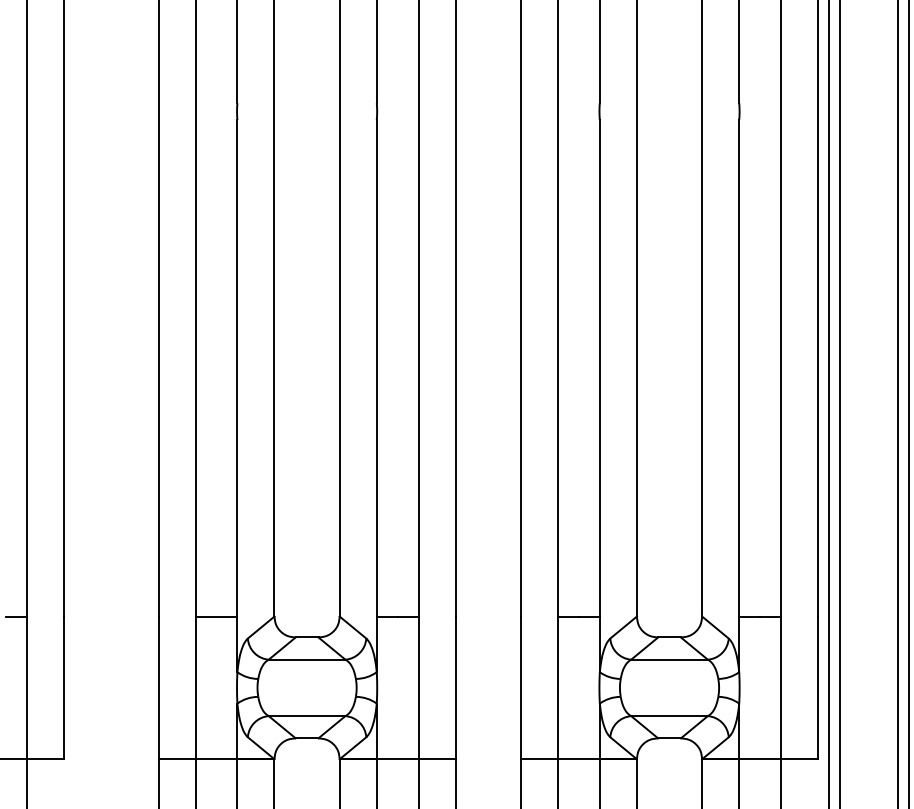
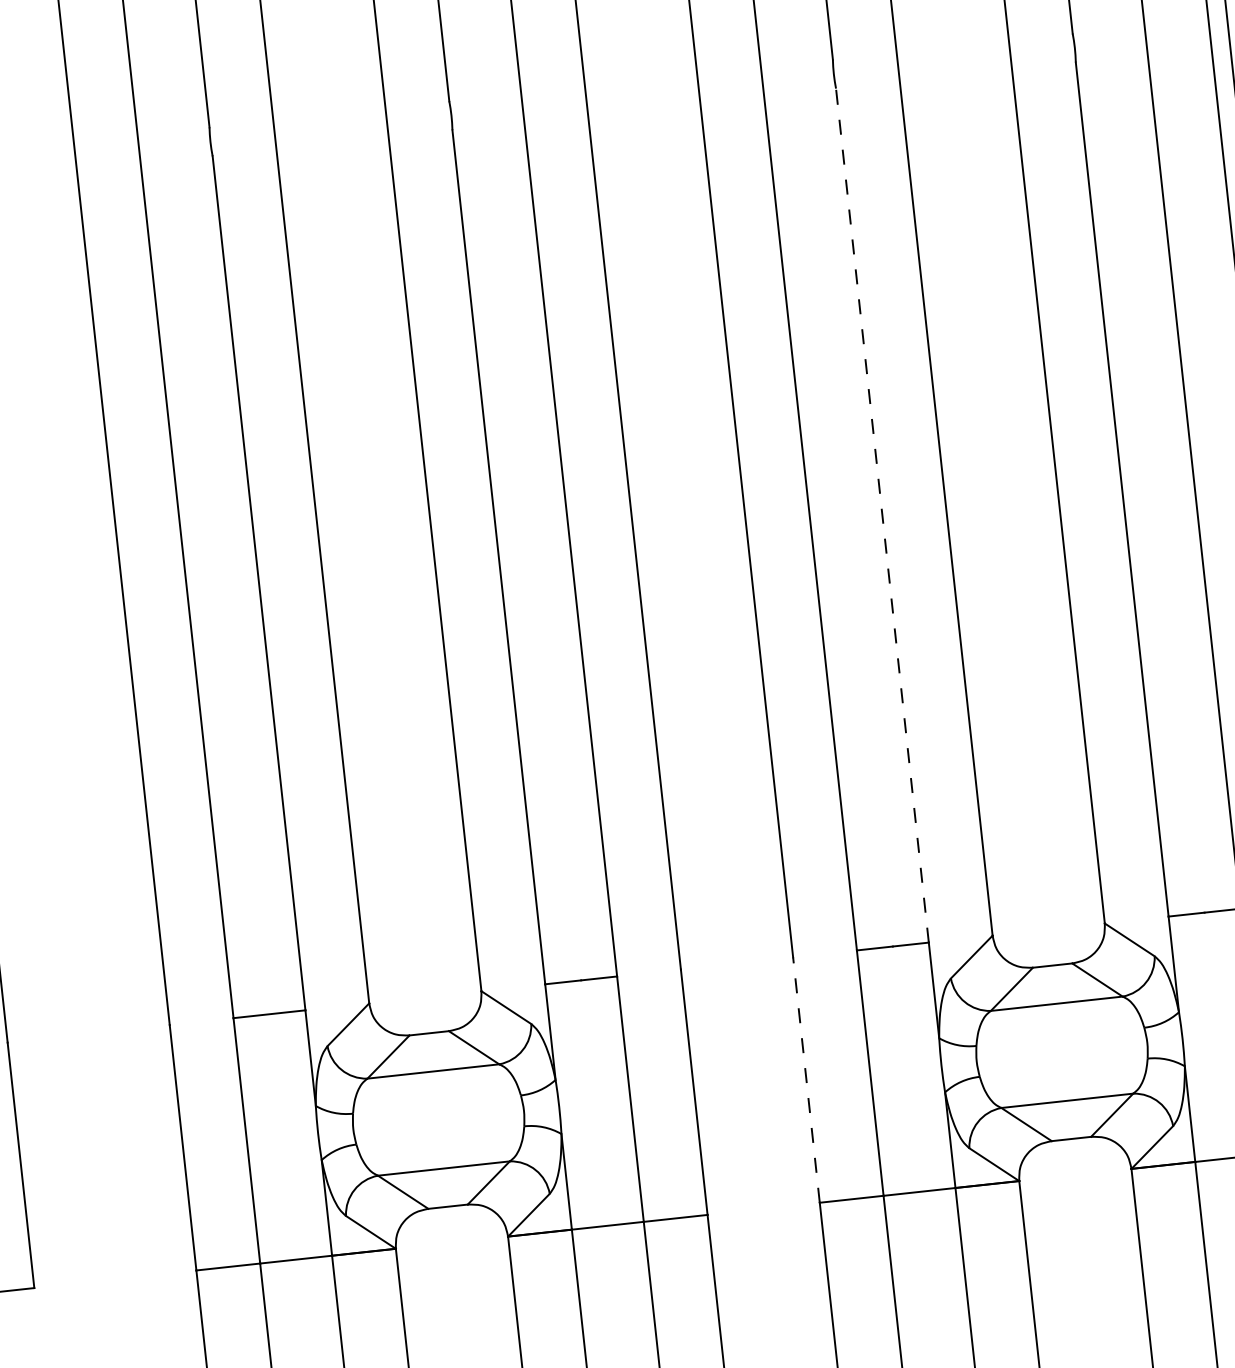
line: (599, 367) -> (881, 514), solid -> dashed
line: (520, 687) -> (805, 1079), solid -> dashed

